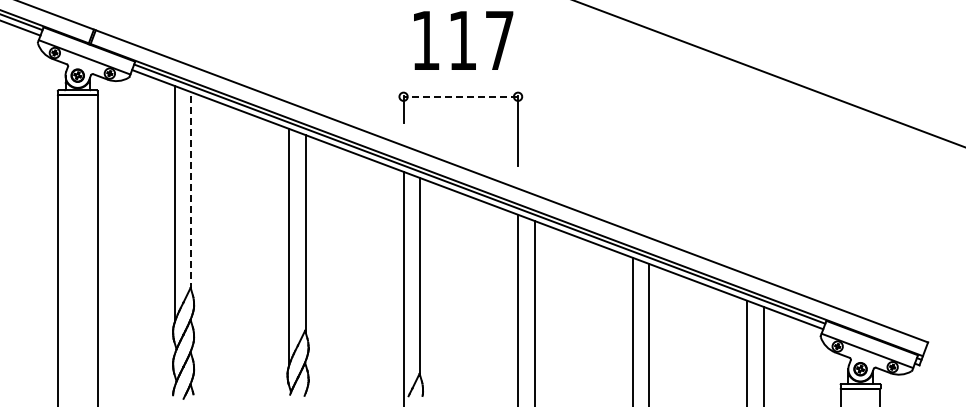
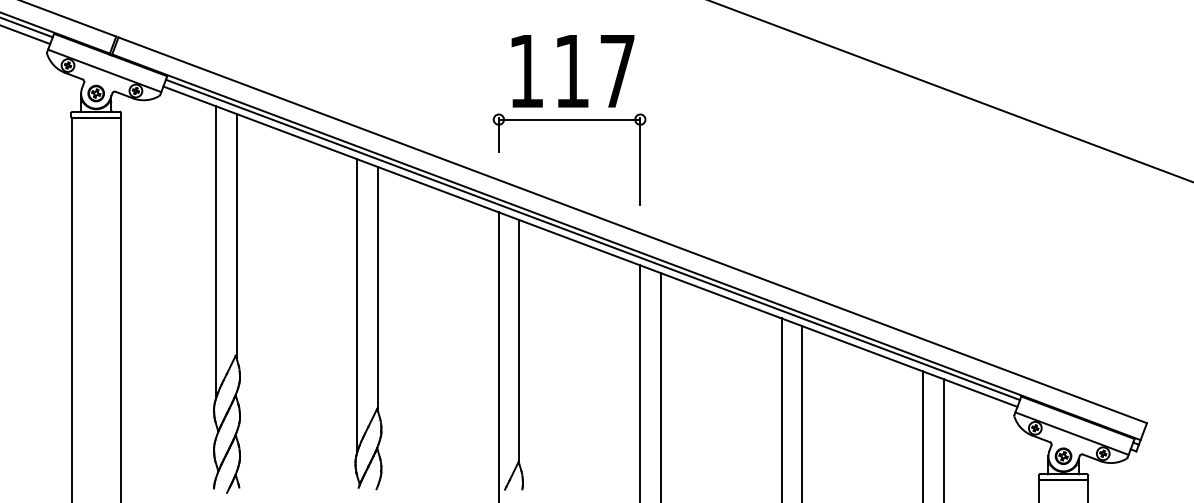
text: (463, 40) -> (572, 71), moved
line: (460, 96) -> (569, 119), dashed -> solid
line: (191, 190) -> (236, 235), dashed -> solid

